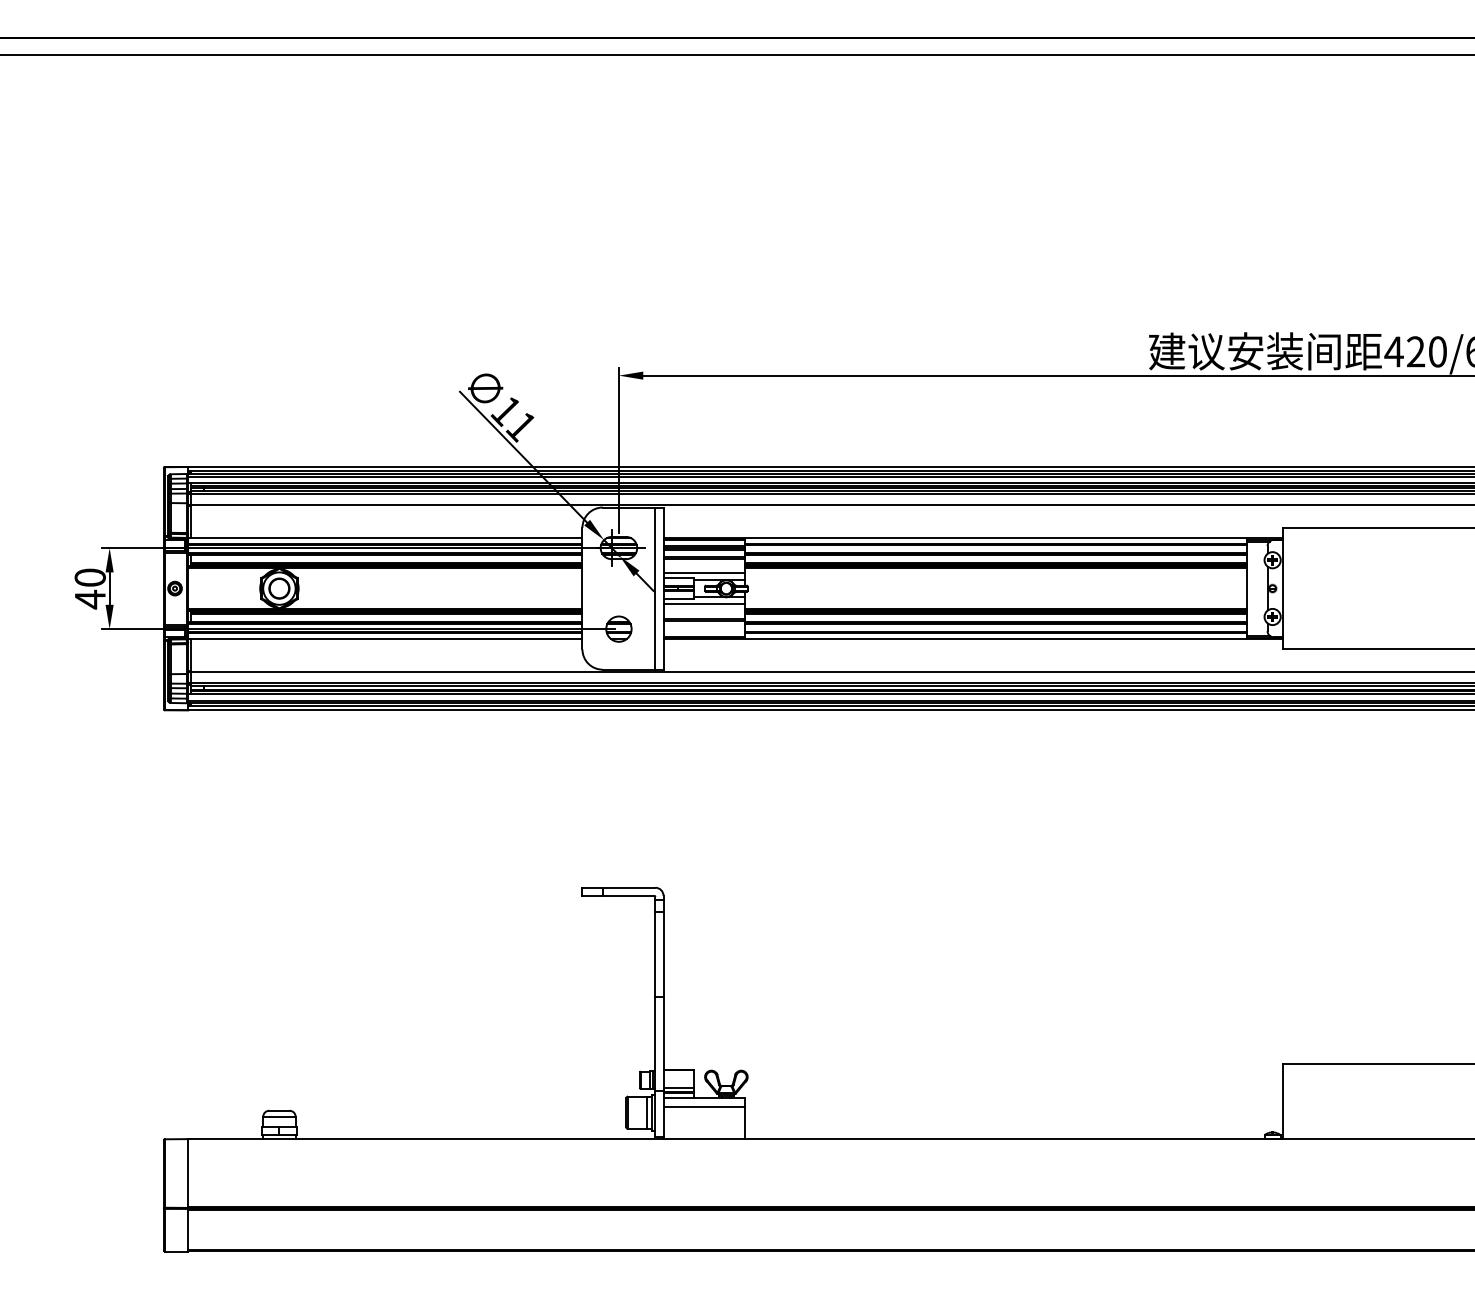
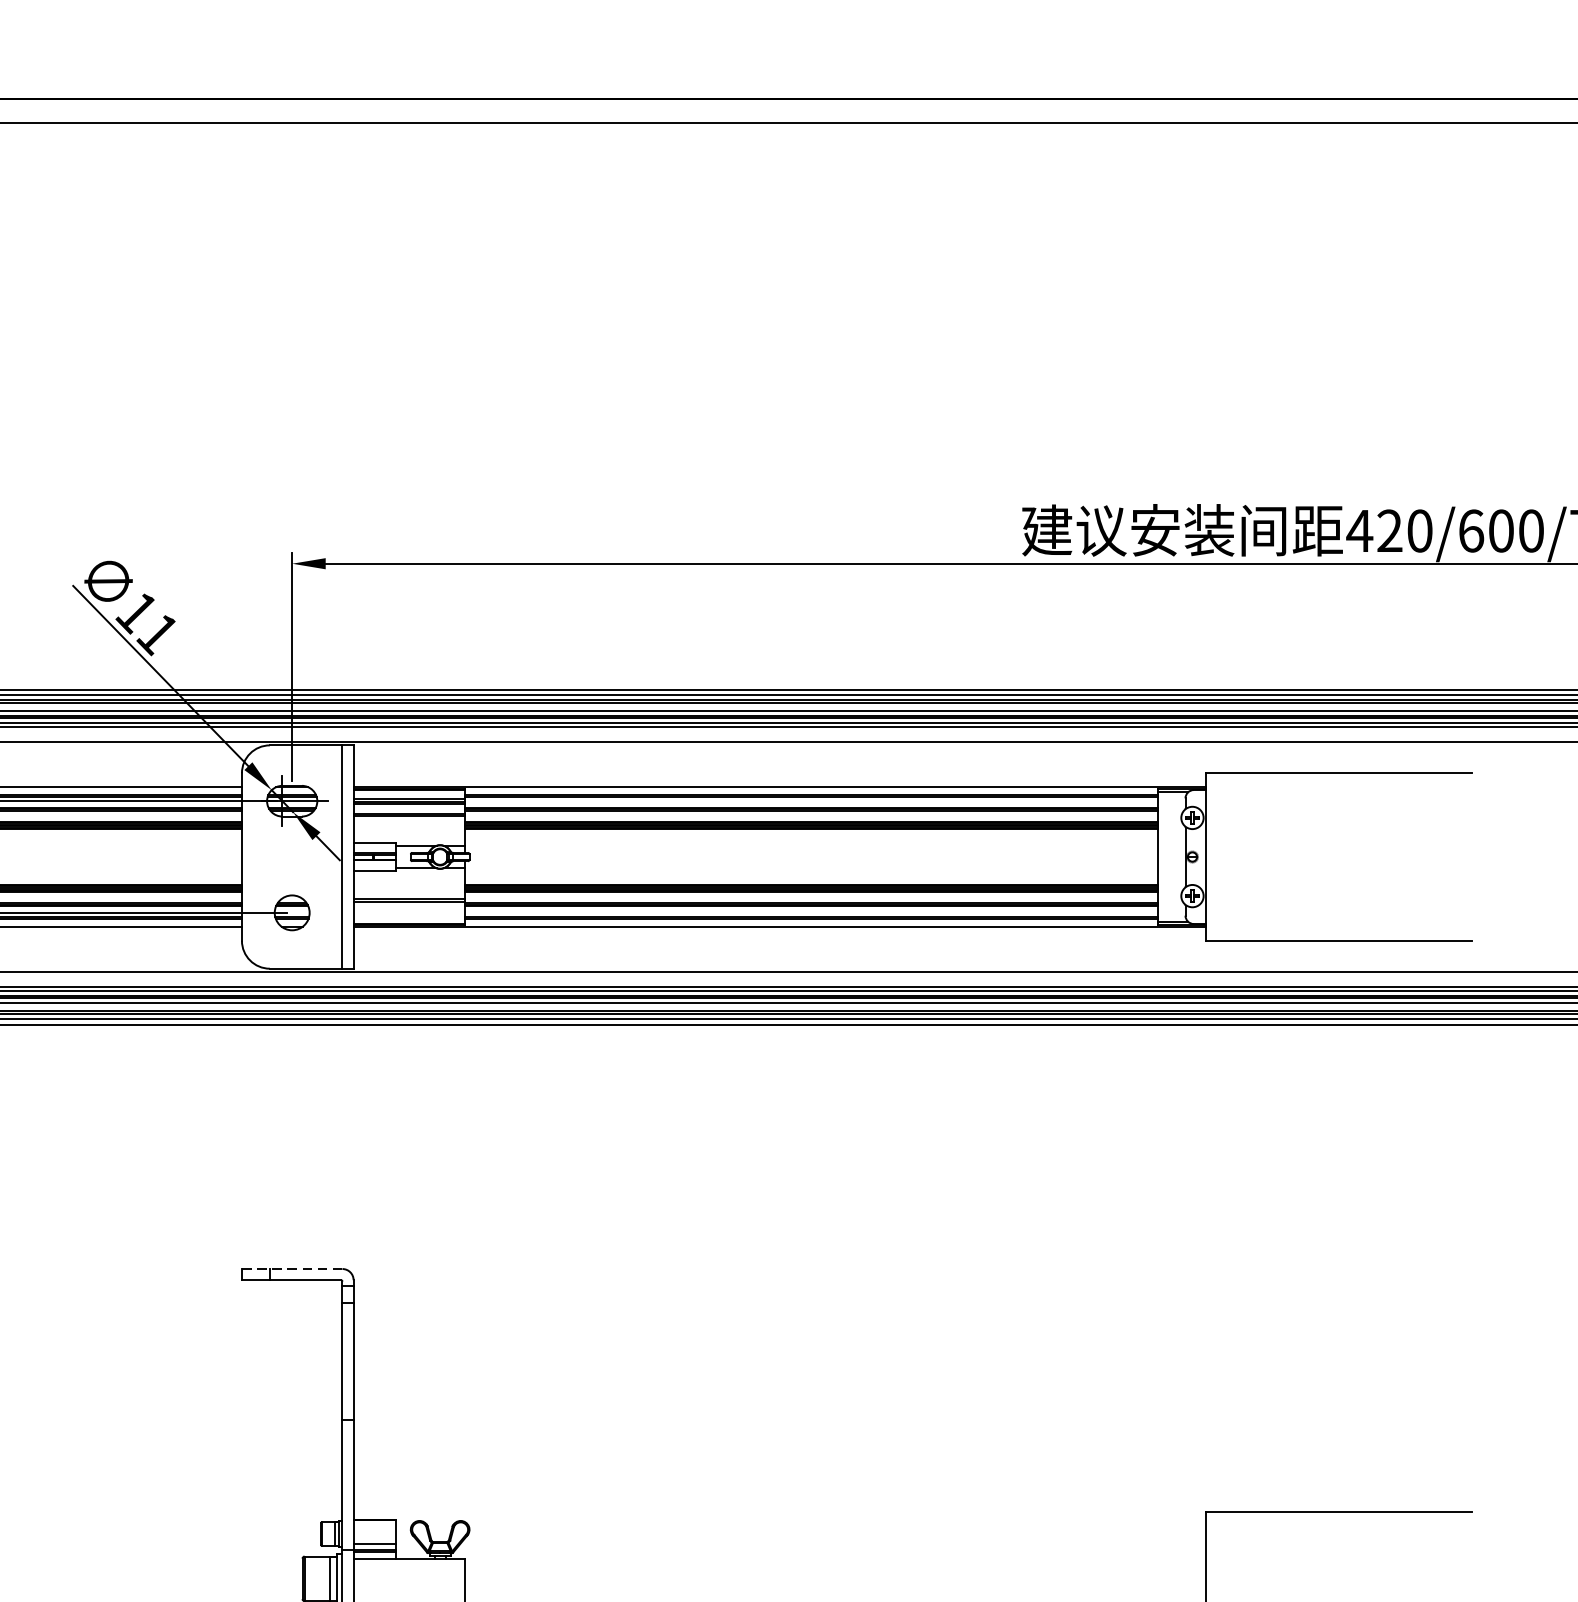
line: (703, 573) -> (408, 836), removed
line: (703, 604) -> (408, 878), removed
line: (619, 887) -> (292, 1268), solid -> dashed
line: (703, 1106) -> (408, 1570), removed

